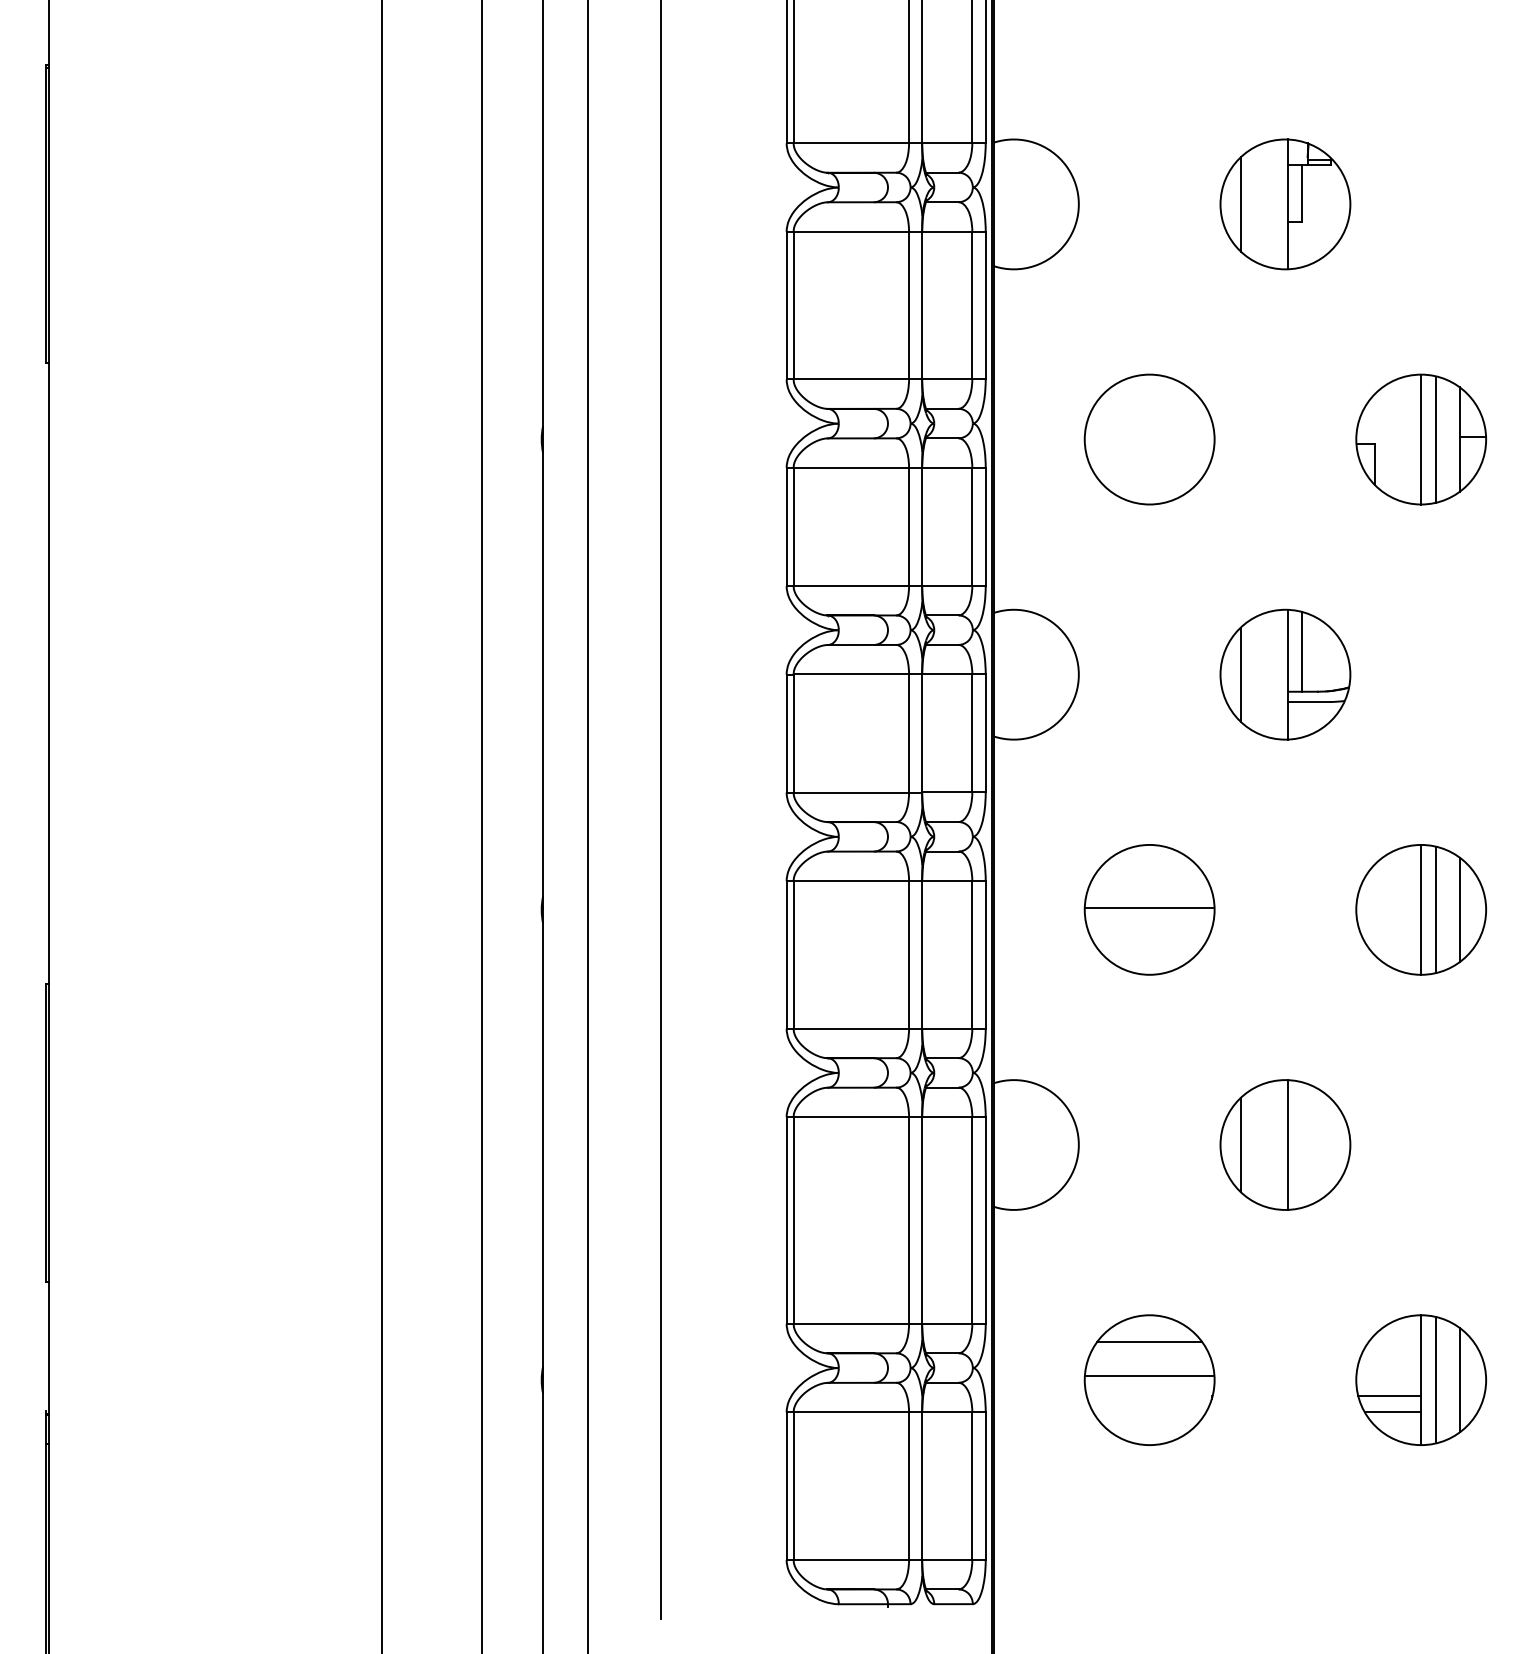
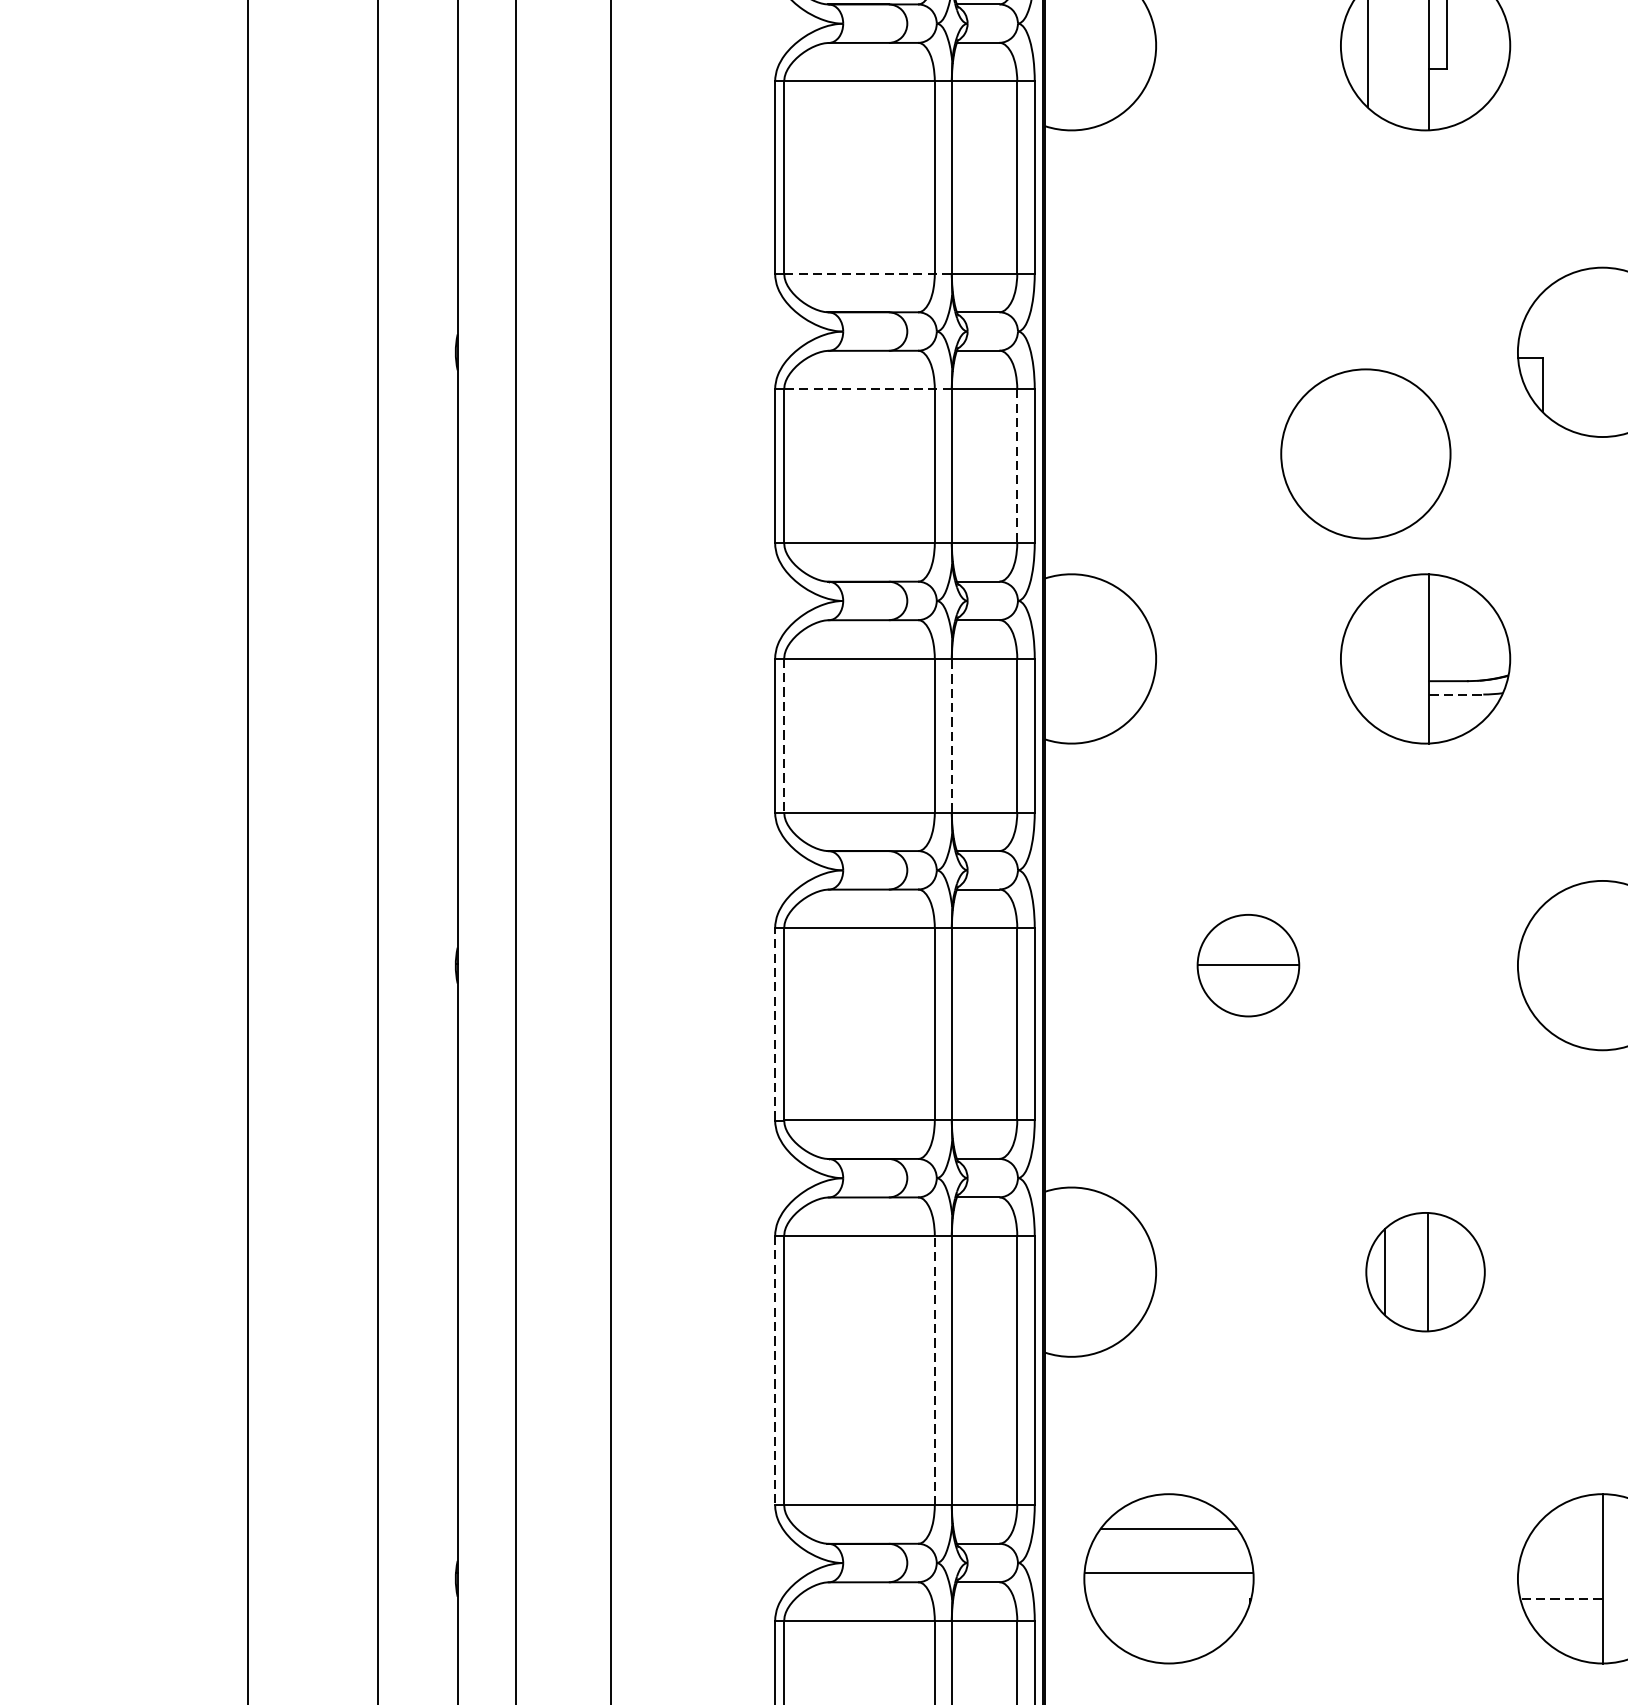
line: (858, 379) -> (868, 274), solid -> dashed
circle: (1149, 439) -> (1365, 453), moved
line: (1421, 439) -> (1602, 352), removed
line: (1435, 439) -> (1621, 352), removed
line: (857, 467) -> (867, 388), solid -> dashed
line: (972, 527) -> (1017, 467), solid -> dashed
line: (1301, 651) -> (1446, 628), removed
line: (1241, 674) -> (1368, 658), removed
line: (1309, 701) -> (1456, 693), solid -> dashed
line: (922, 733) -> (952, 735), solid -> dashed
line: (793, 734) -> (784, 736), solid -> dashed
part: (1149, 909) -> (1248, 965), size x0.6
line: (1421, 909) -> (1602, 965), removed
line: (1435, 909) -> (1621, 965), removed
line: (786, 954) -> (774, 1023), solid -> dashed
part: (1285, 1144) -> (1425, 1271), size x0.7
line: (909, 1220) -> (935, 1370), solid -> dashed
line: (786, 1221) -> (774, 1371), solid -> dashed
part: (1149, 1379) -> (1168, 1577), moved
line: (1435, 1380) -> (1621, 1579), removed
line: (1389, 1395) -> (1561, 1598), solid -> dashed
line: (1392, 1411) -> (1565, 1619), removed

